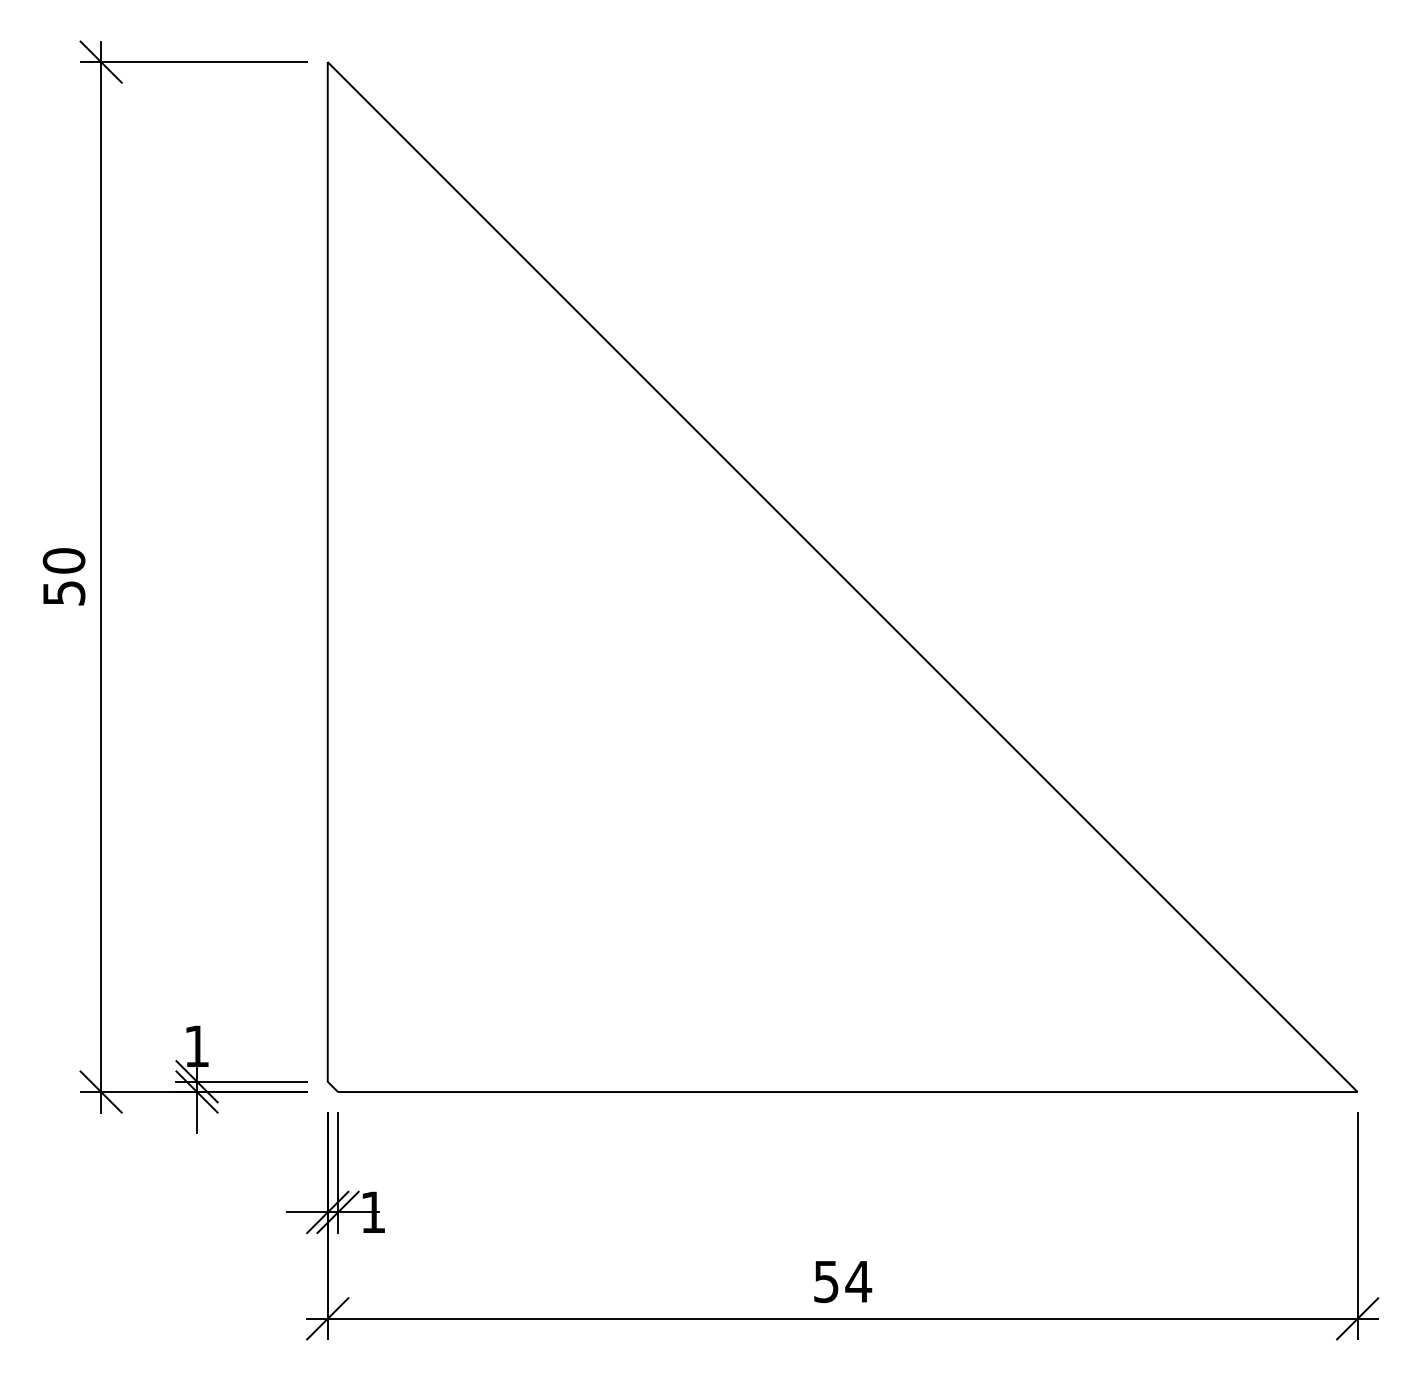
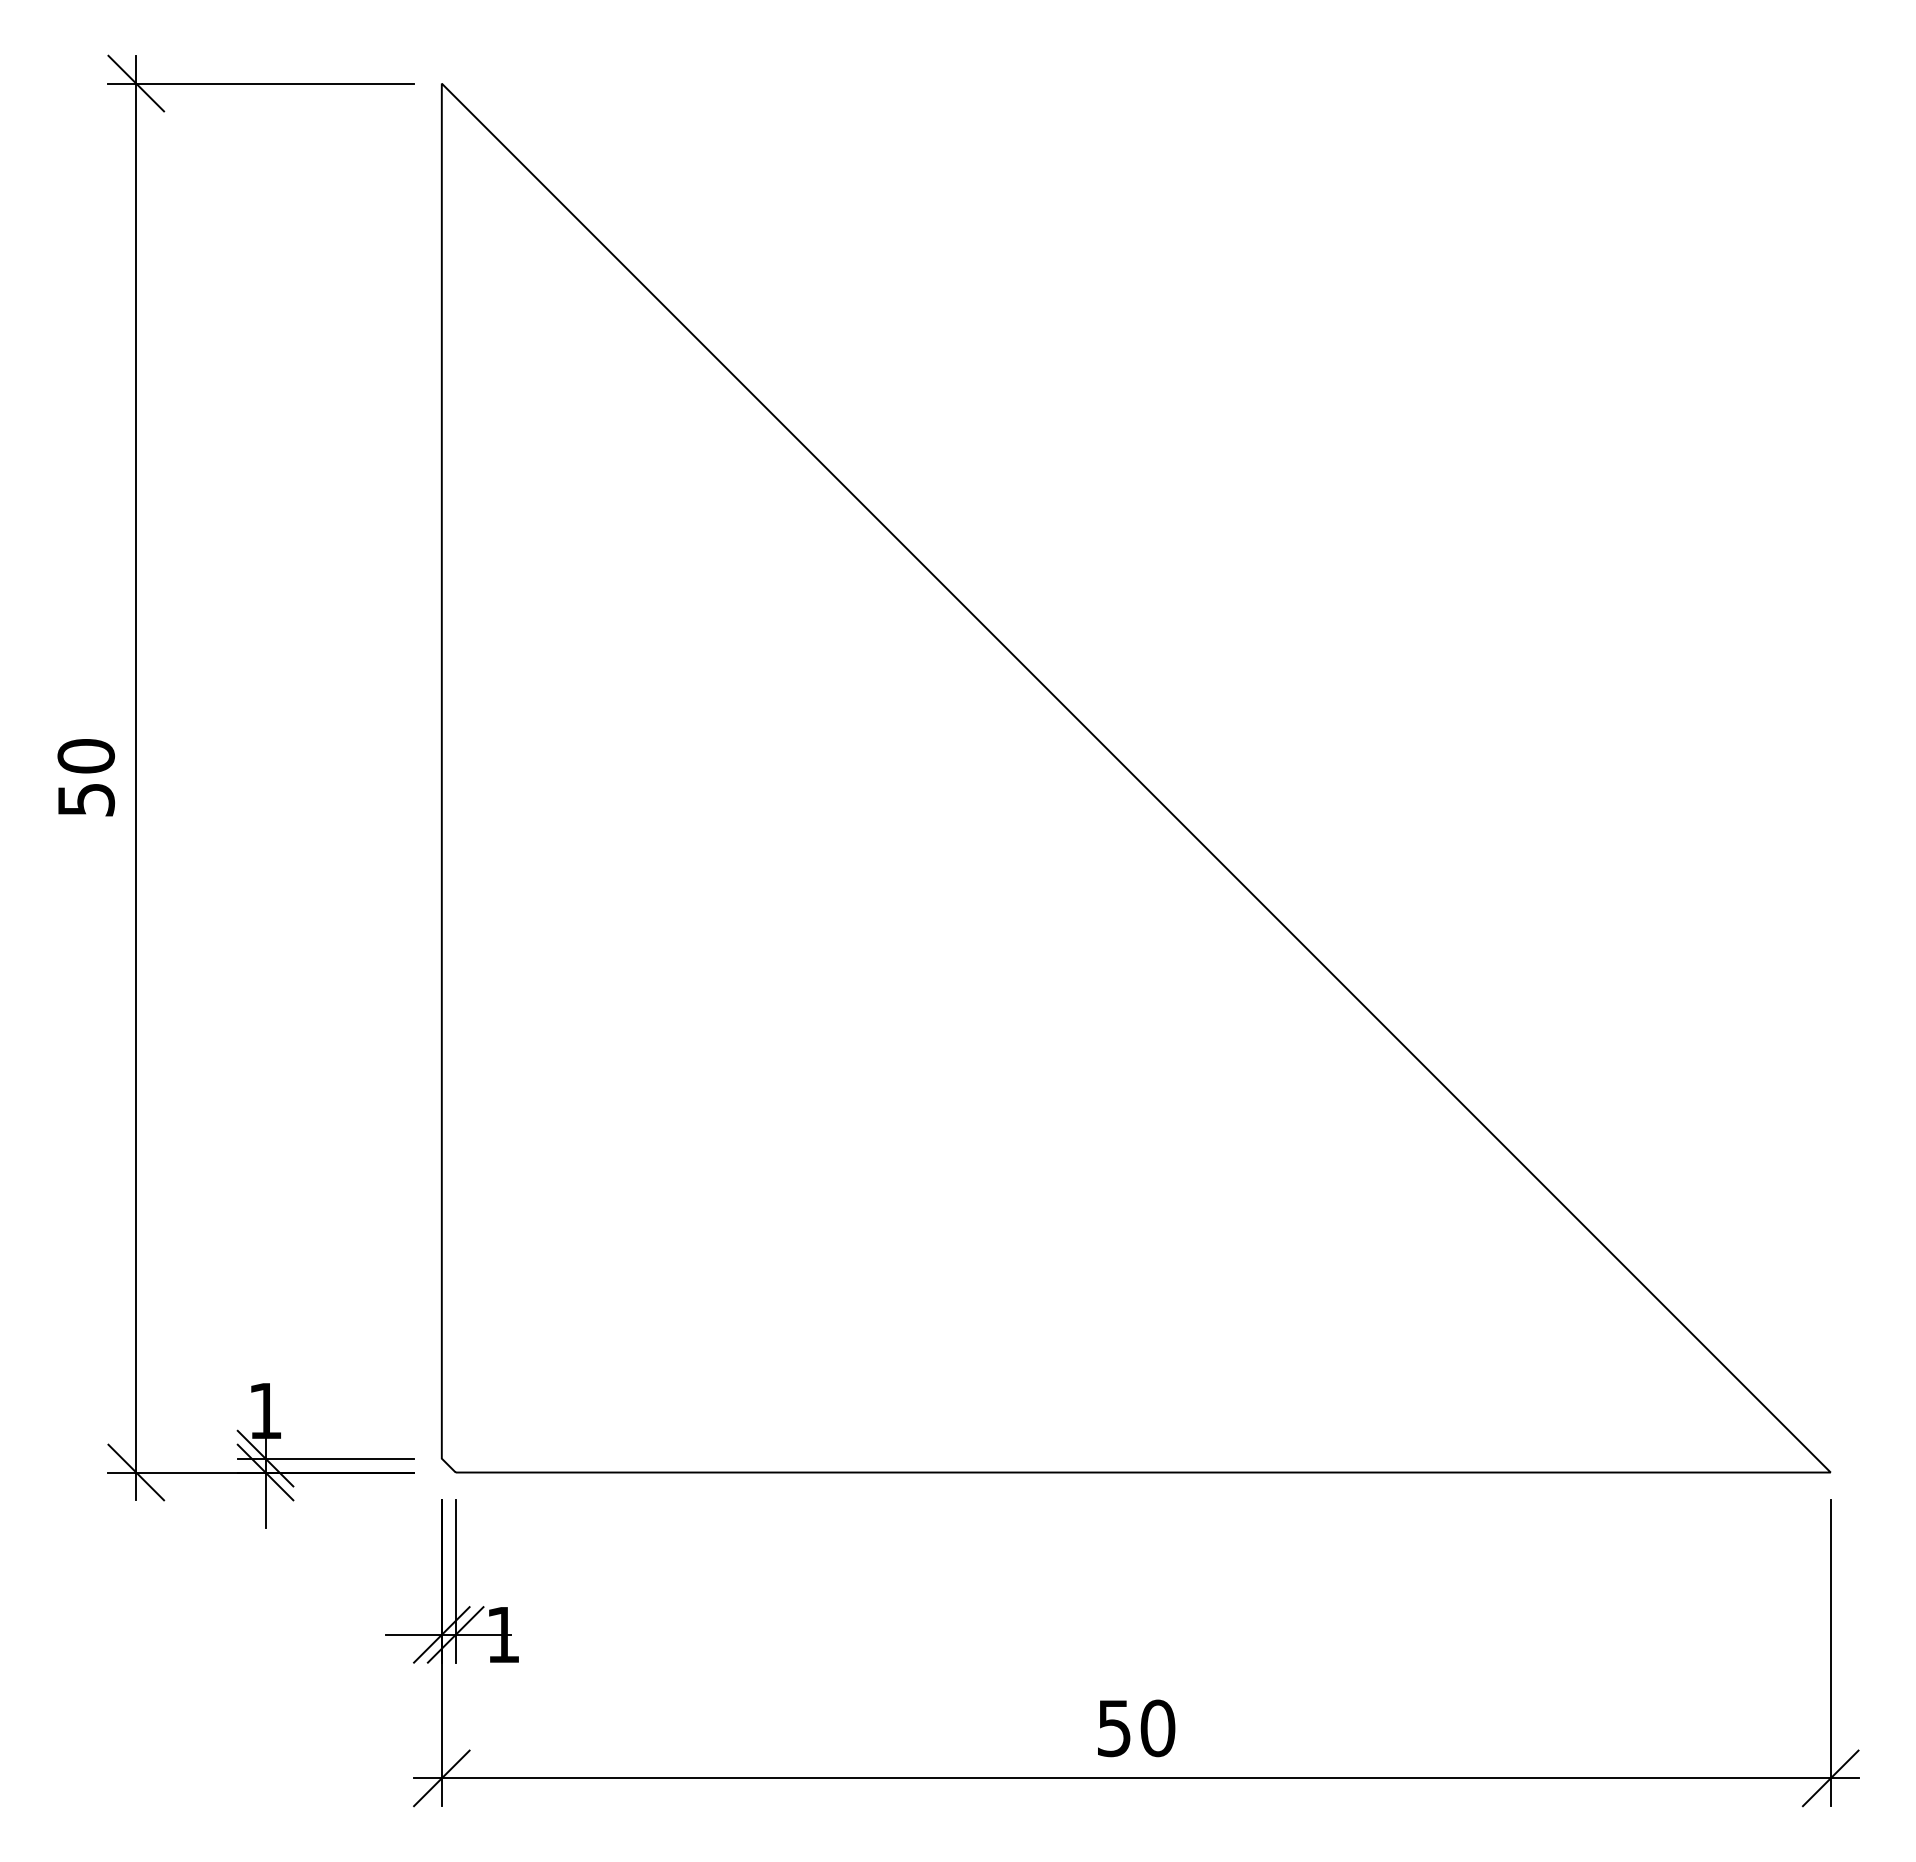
text: (858, 1281) -> (1157, 1728), 54 -> 50

